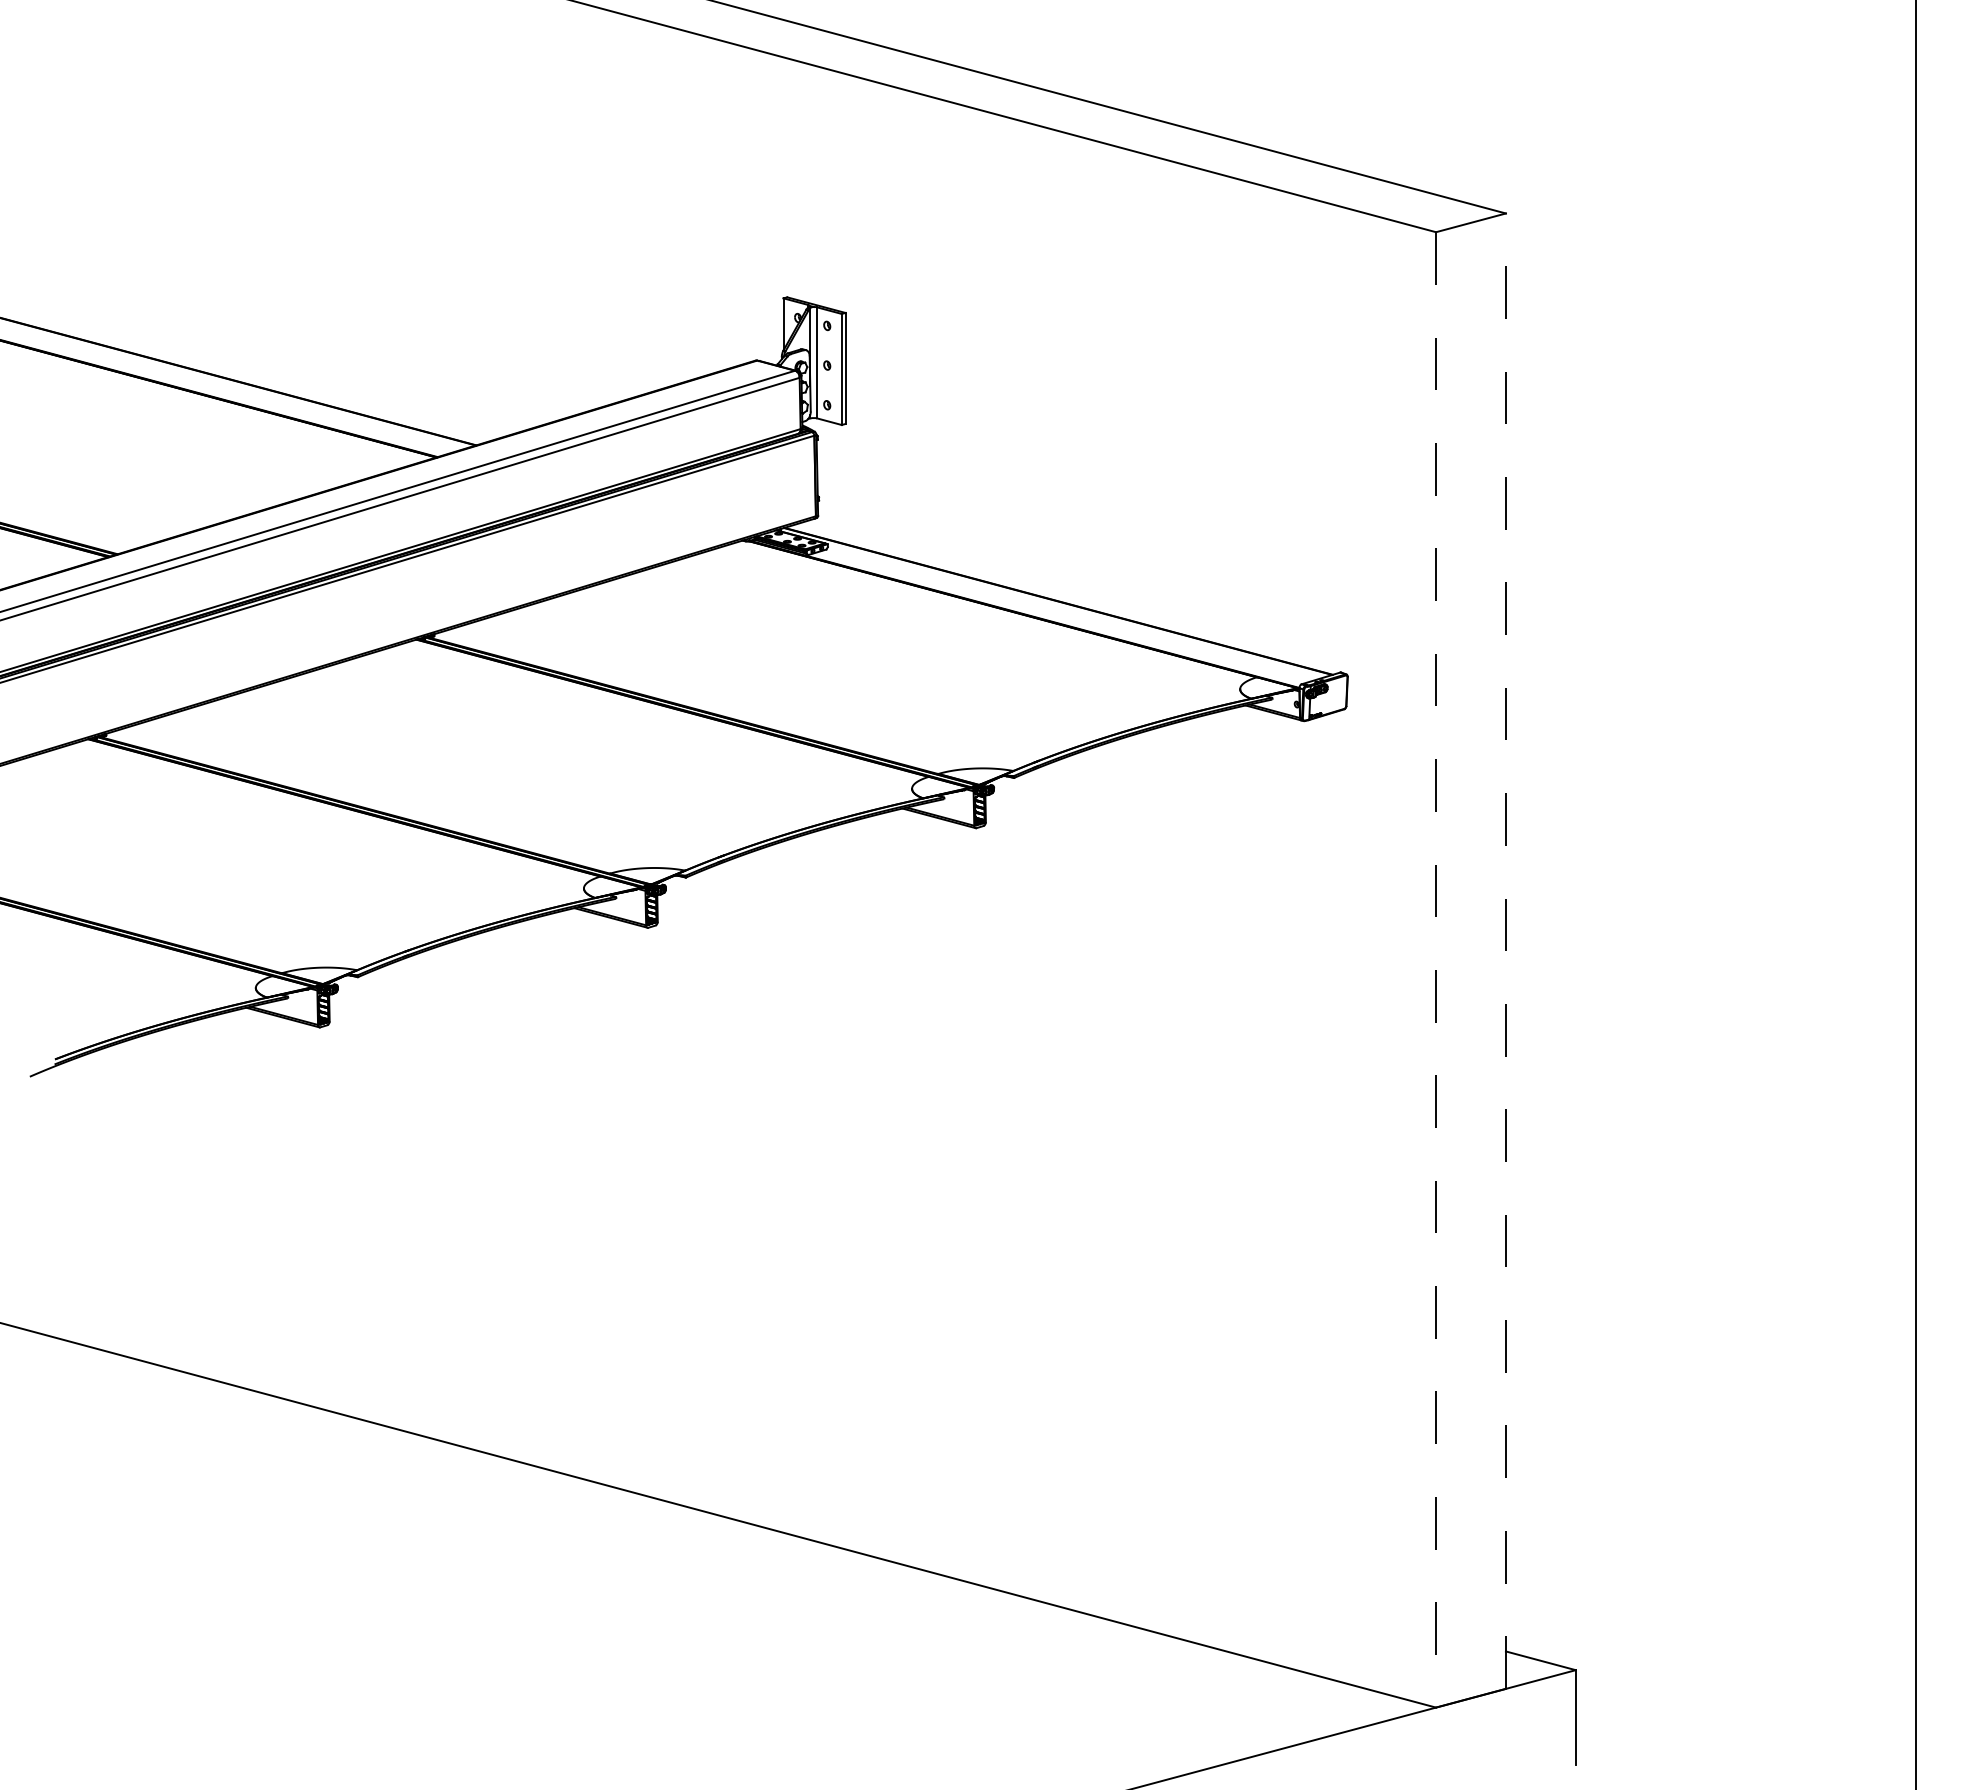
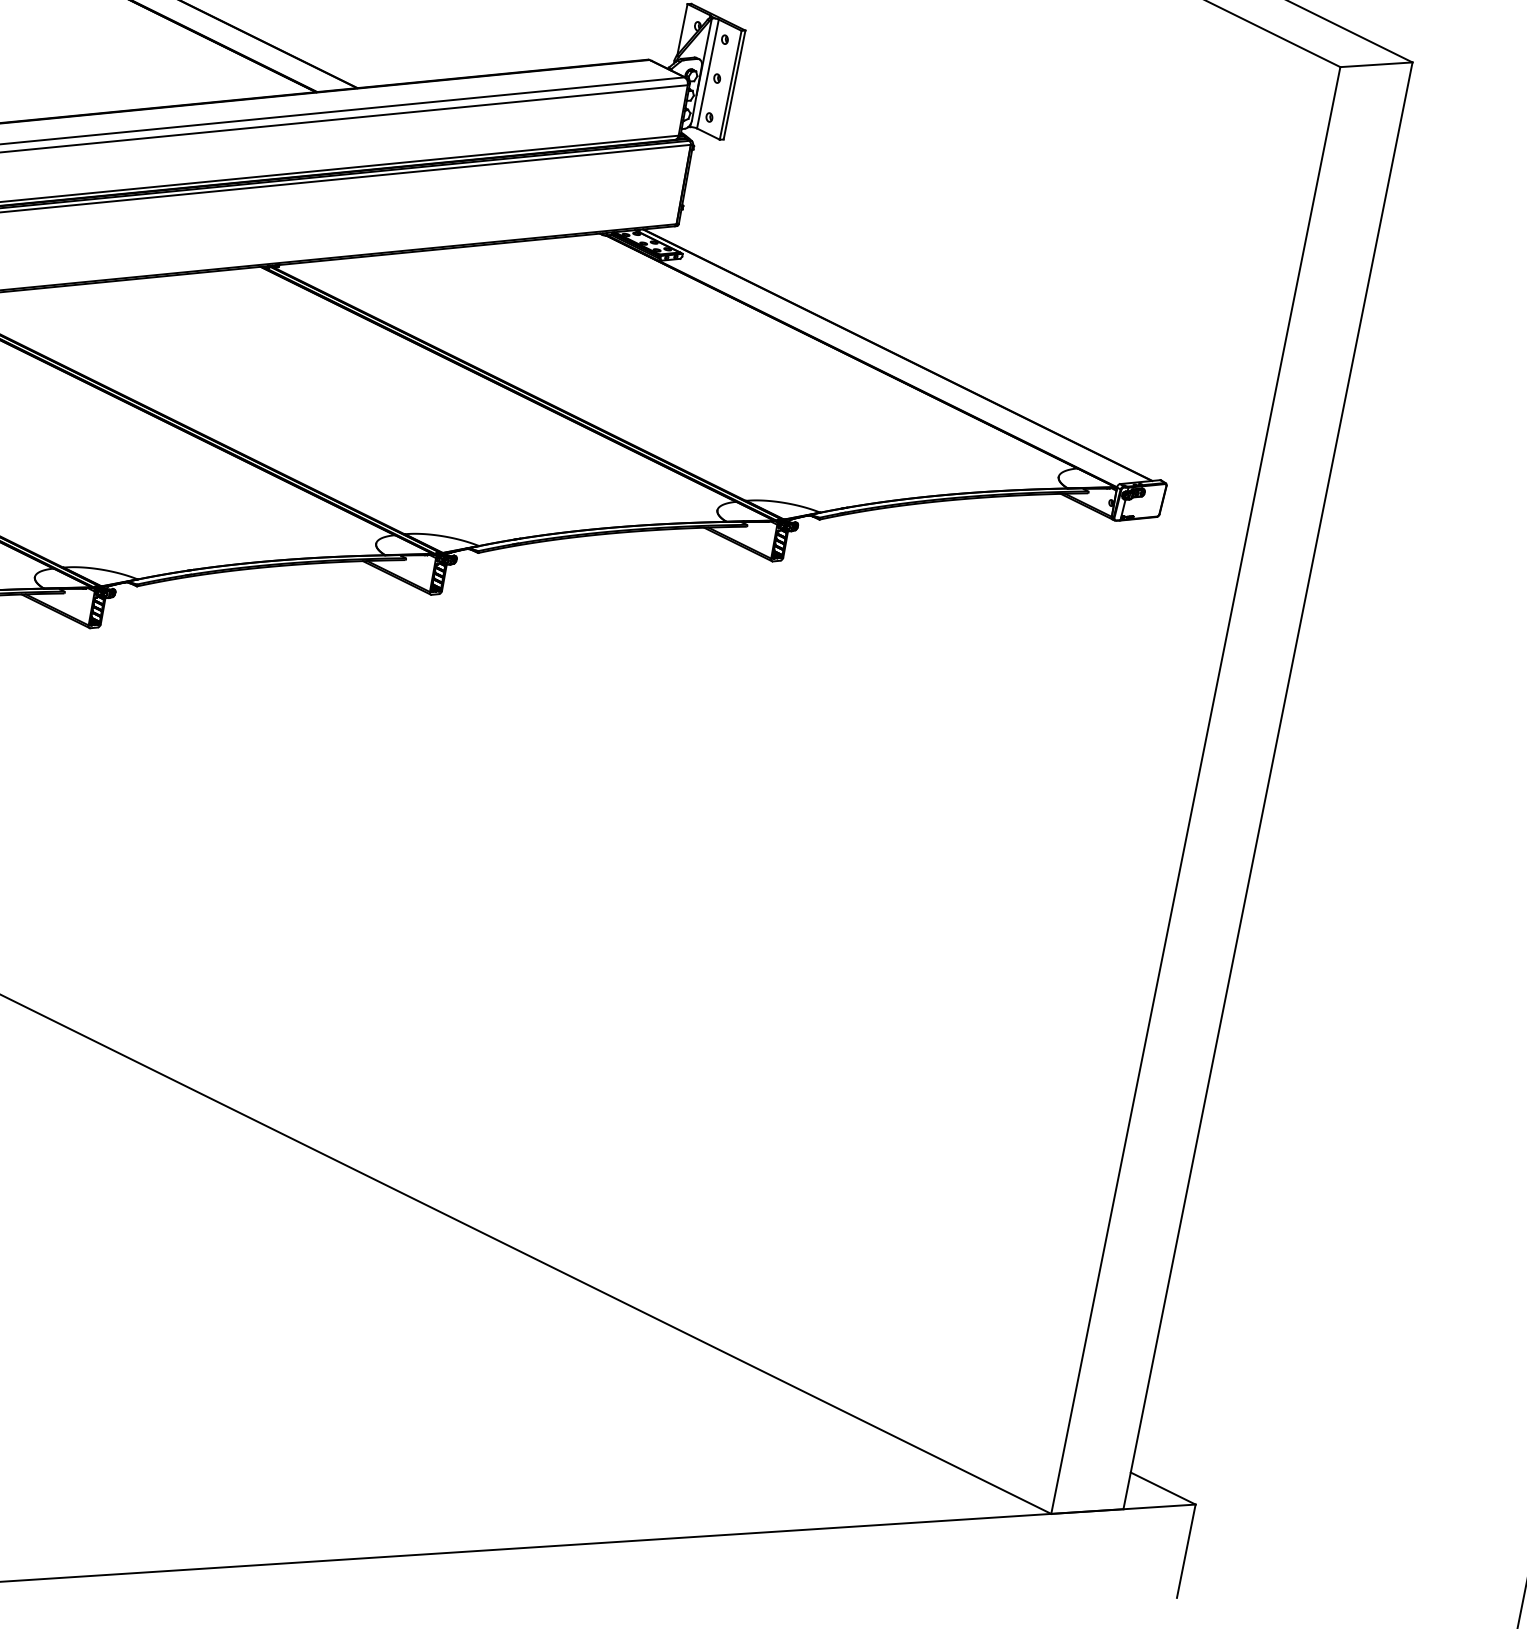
line: (1505, 951) -> (1267, 786), dashed -> solid
line: (1436, 969) -> (1196, 790), dashed -> solid

